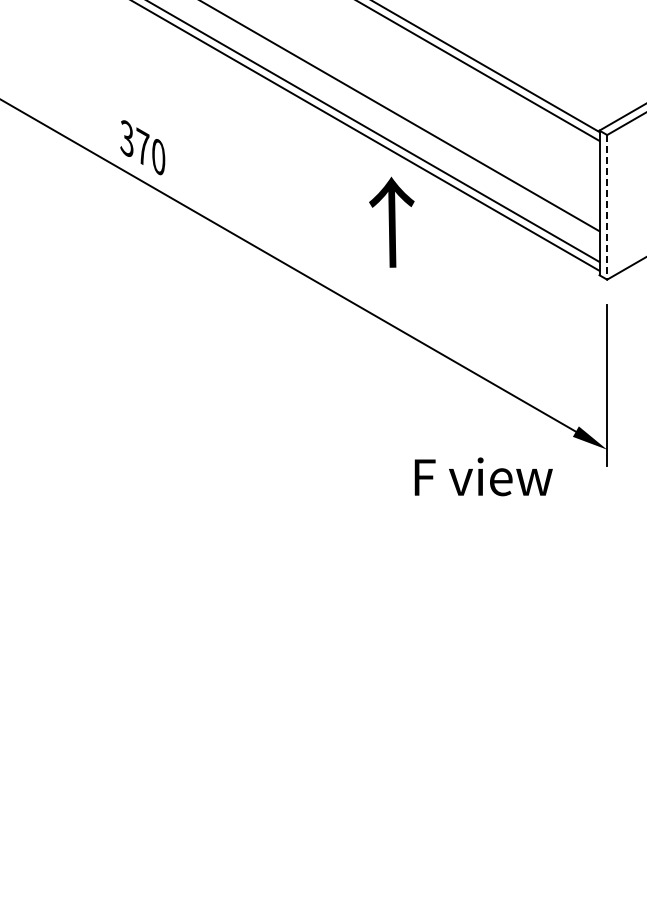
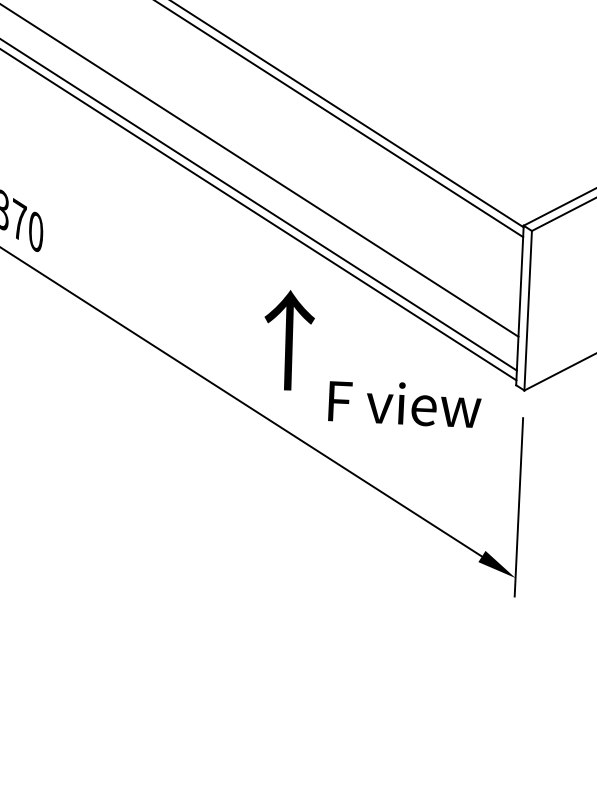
line: (607, 207) -> (528, 310), dashed -> solid
text: (391, 221) -> (288, 339), moved
text: (483, 476) -> (404, 403), moved

